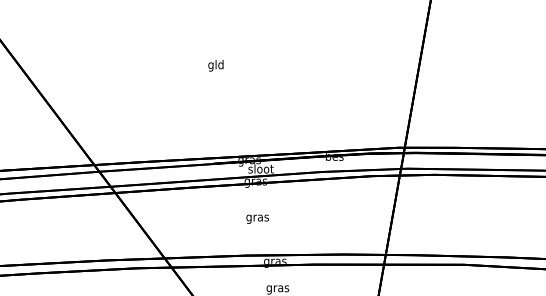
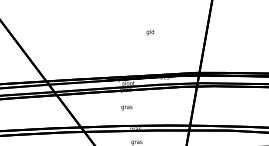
text: (216, 65) -> (150, 32), moved

